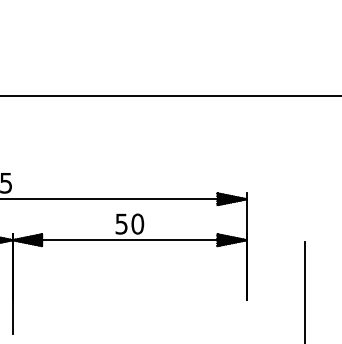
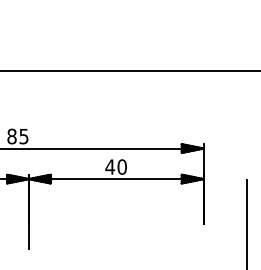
text: (122, 223) -> (110, 166), 50 -> 40

